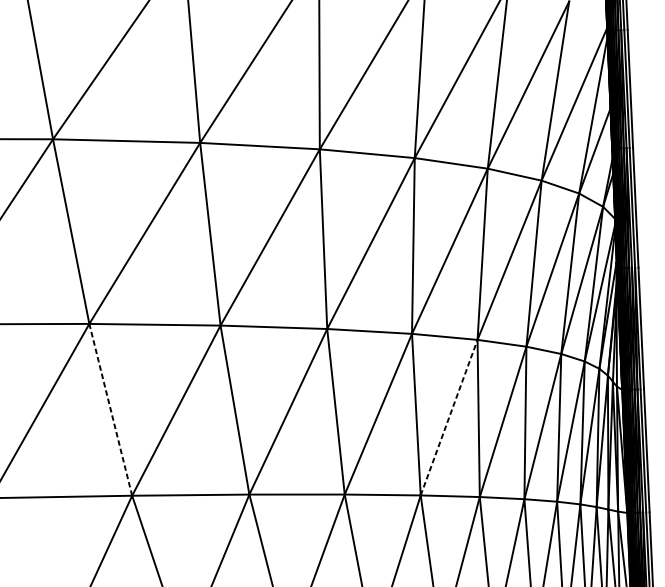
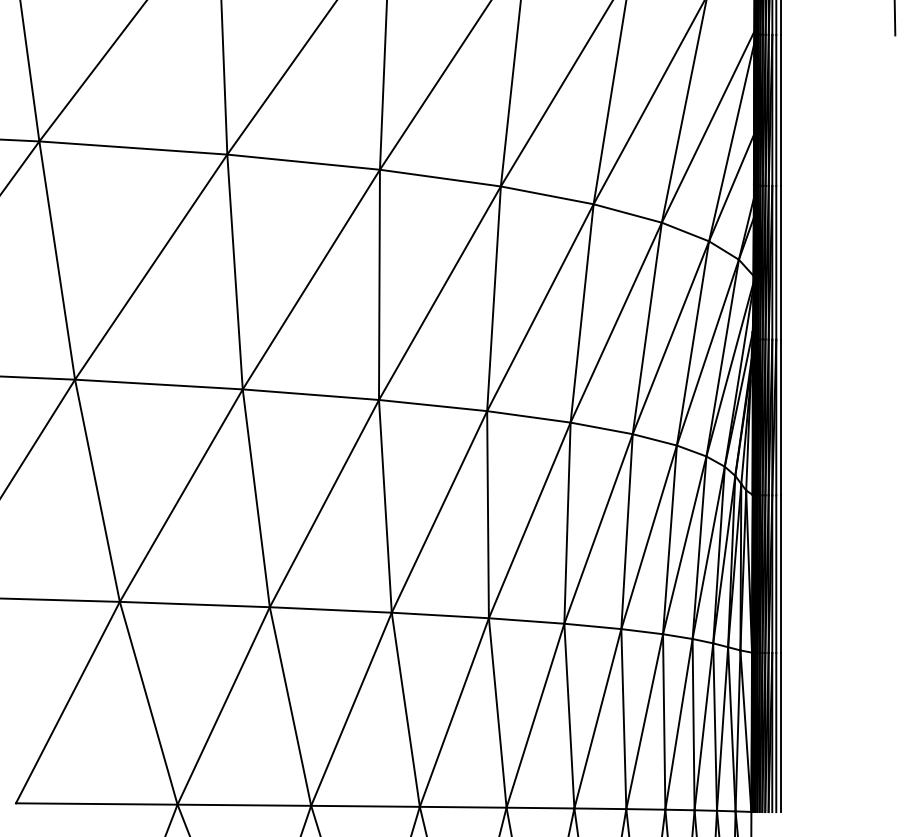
line: (110, 409) -> (97, 490), dashed -> solid
line: (448, 416) -> (529, 519), dashed -> solid

